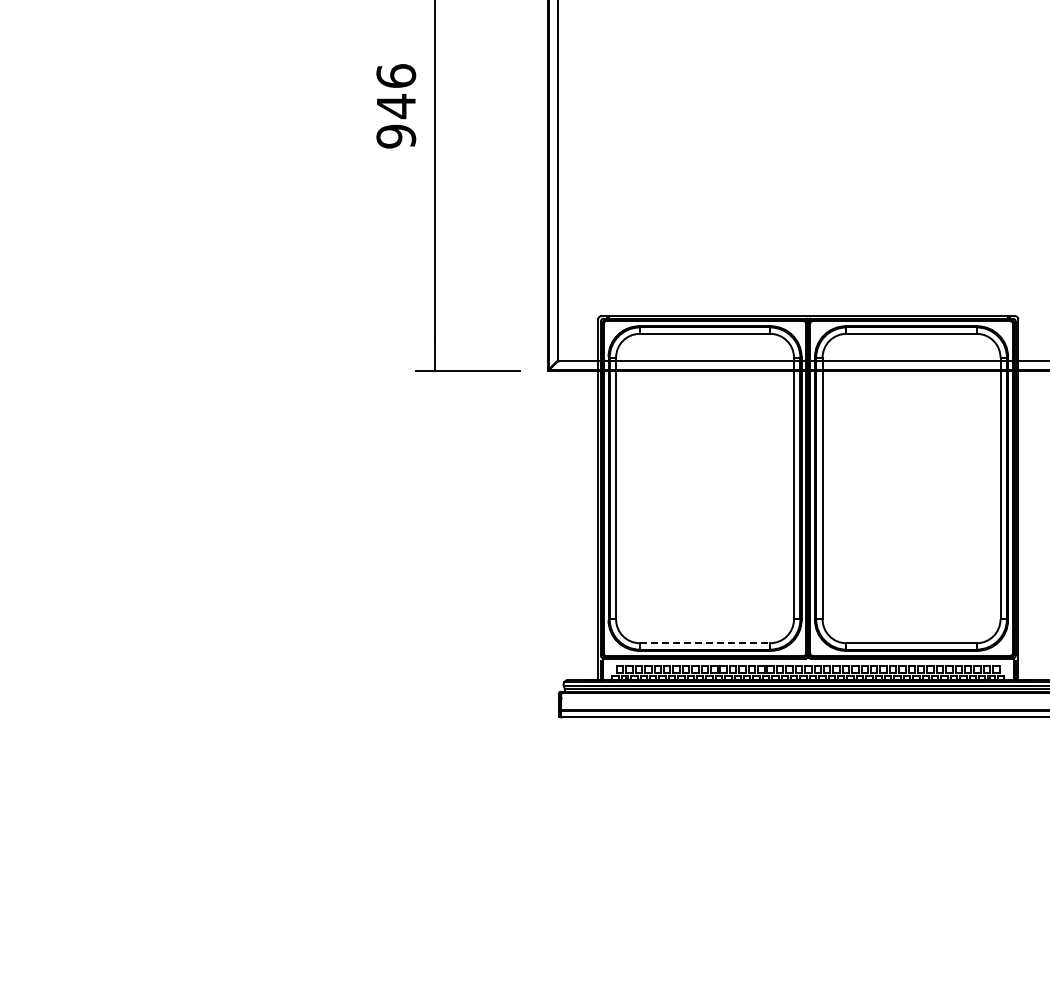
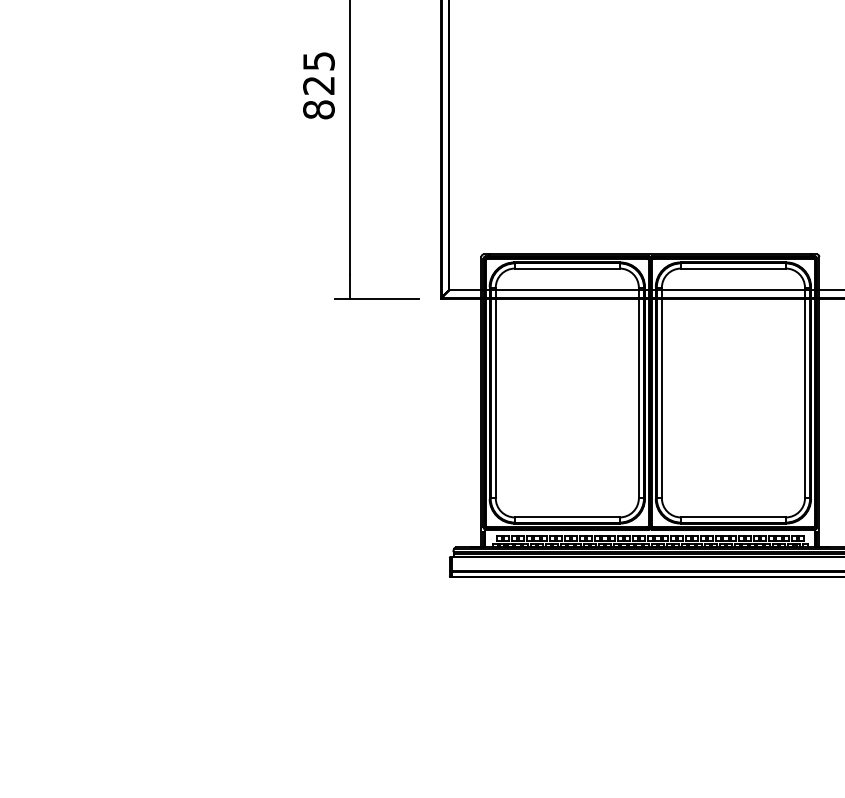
text: (396, 106) -> (319, 85), 946 -> 825
line: (705, 643) -> (567, 517), dashed -> solid

